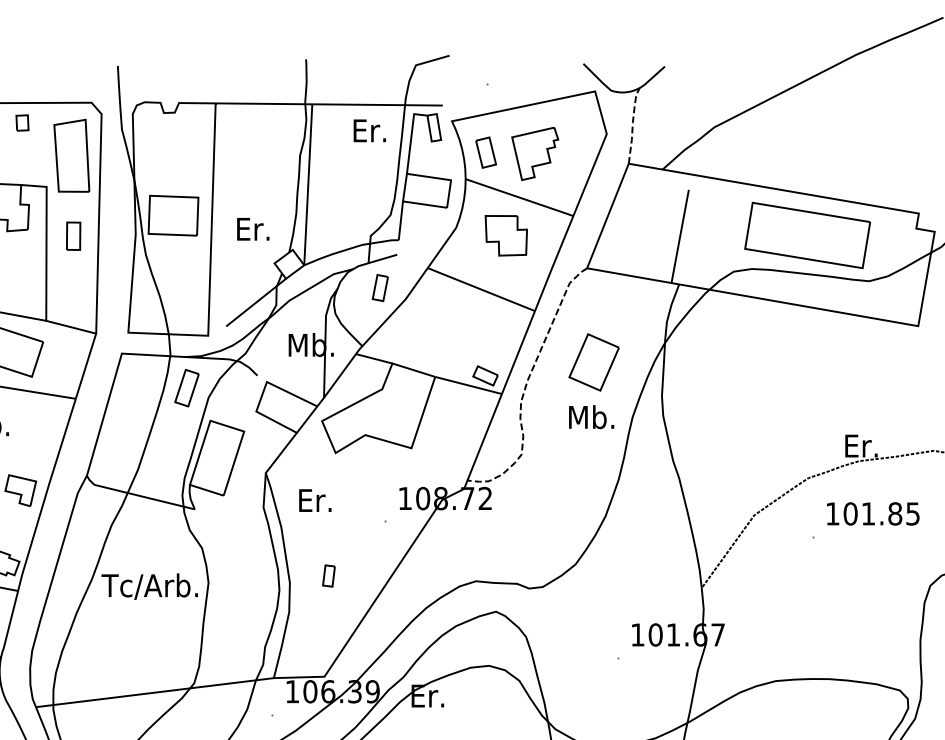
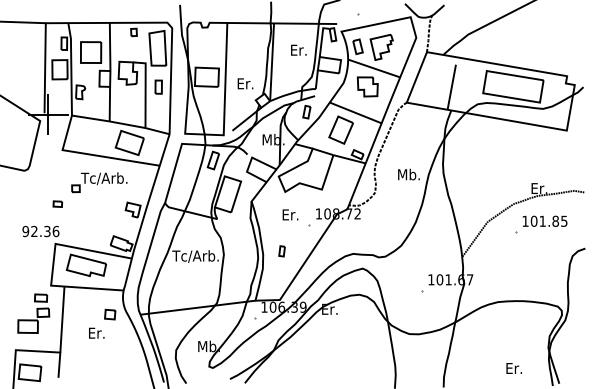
text: (369, 129) -> (298, 49), moved
part: (592, 361) -> (340, 129), moved
text: (315, 499) -> (290, 214), moved

